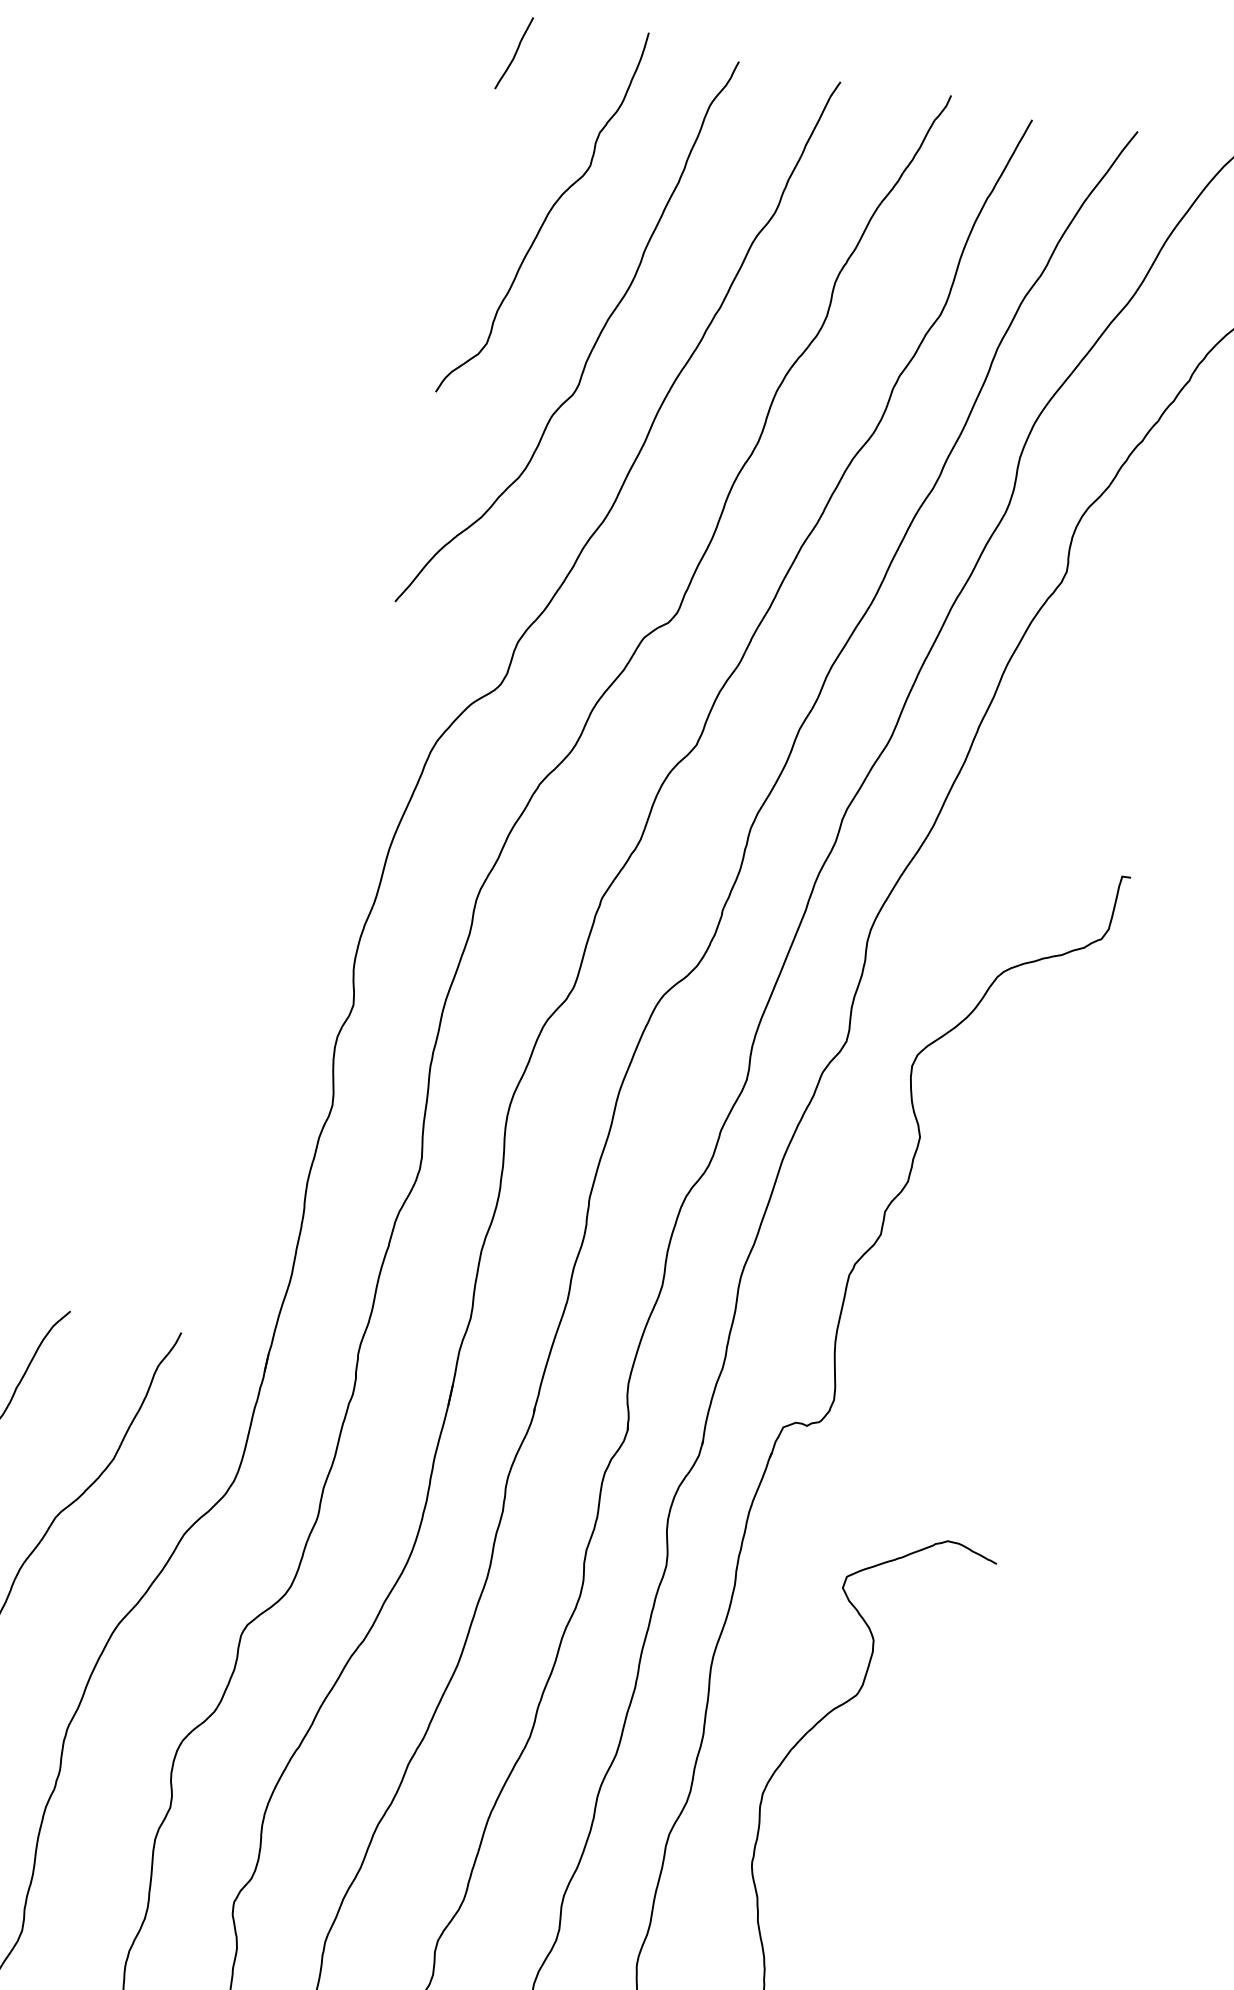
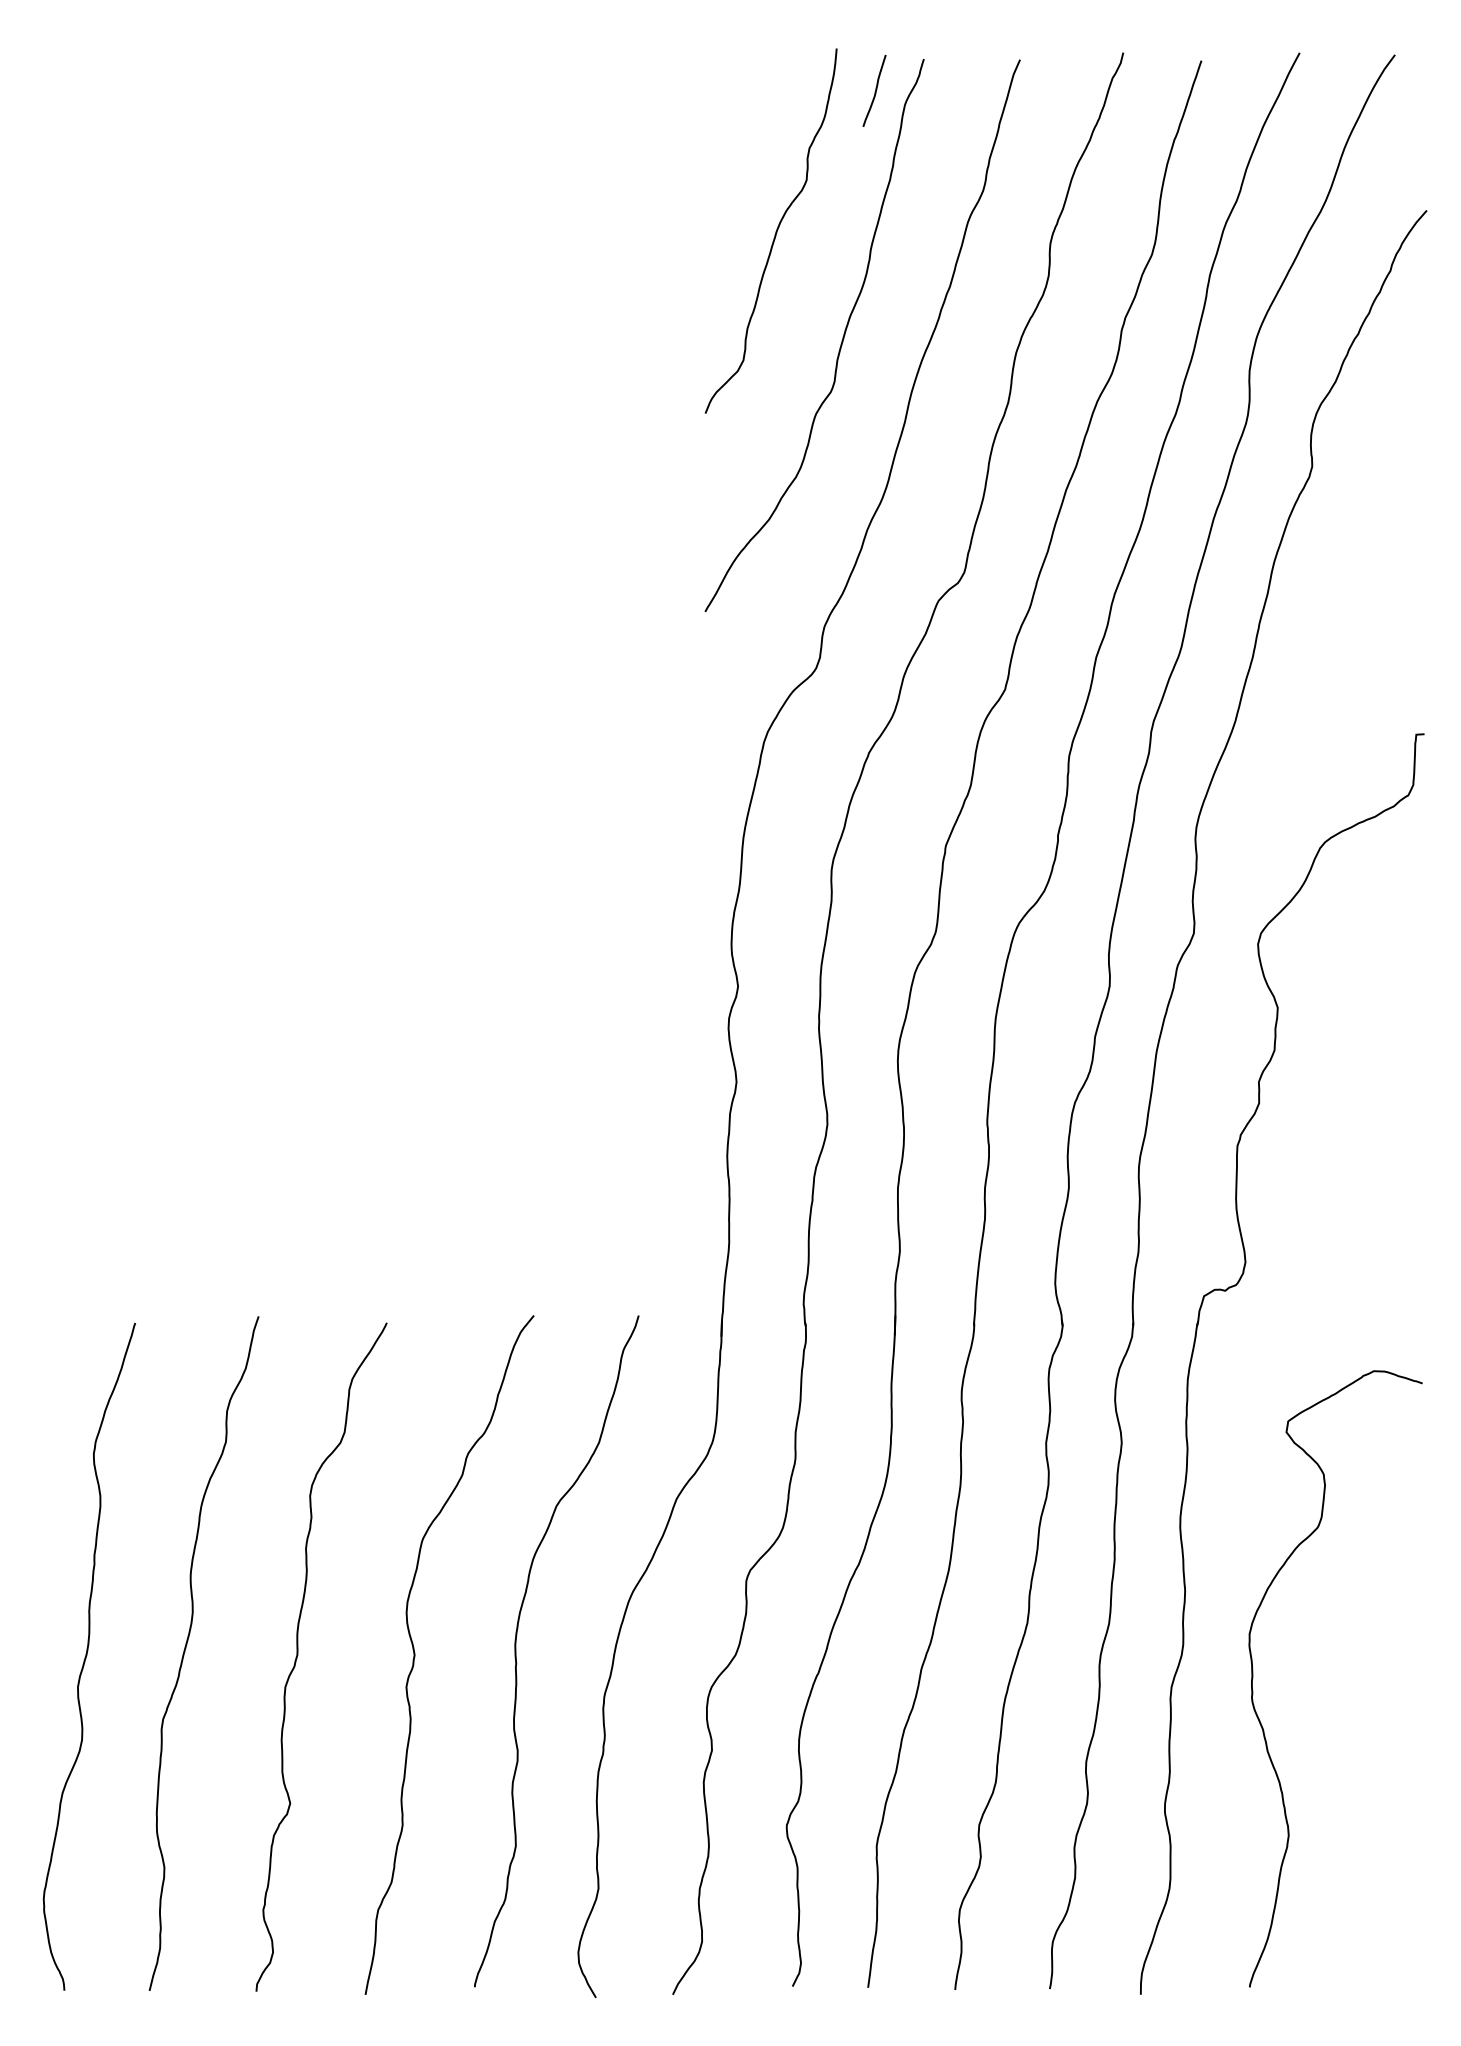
curve: (515, 53) -> (875, 90), moved

